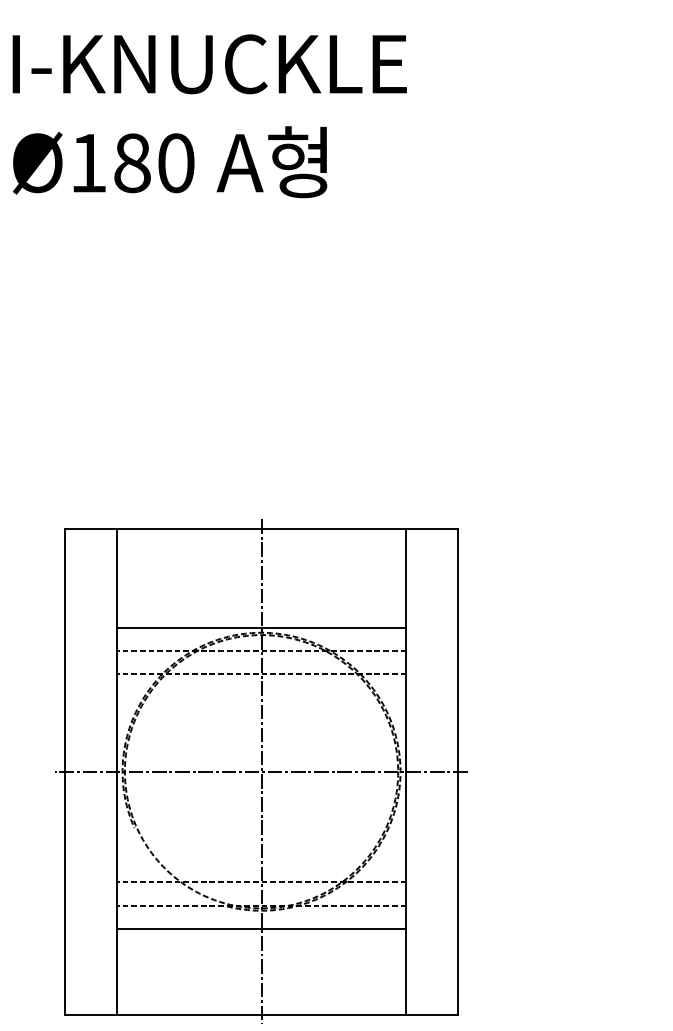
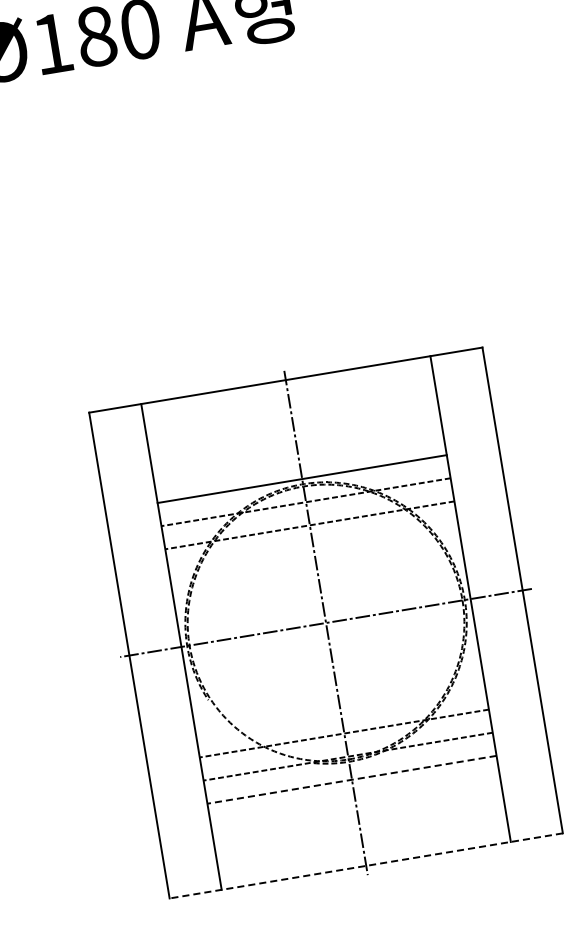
line: (261, 928) -> (351, 779), solid -> dashed
line: (261, 1014) -> (366, 865), solid -> dashed

